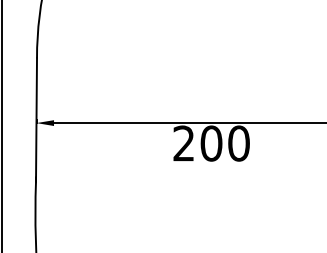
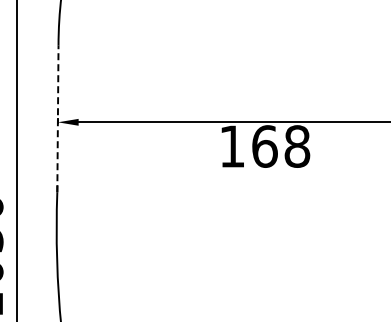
line: (36, 119) -> (57, 118), solid -> dashed
text: (212, 143) -> (265, 146), 200 -> 168

